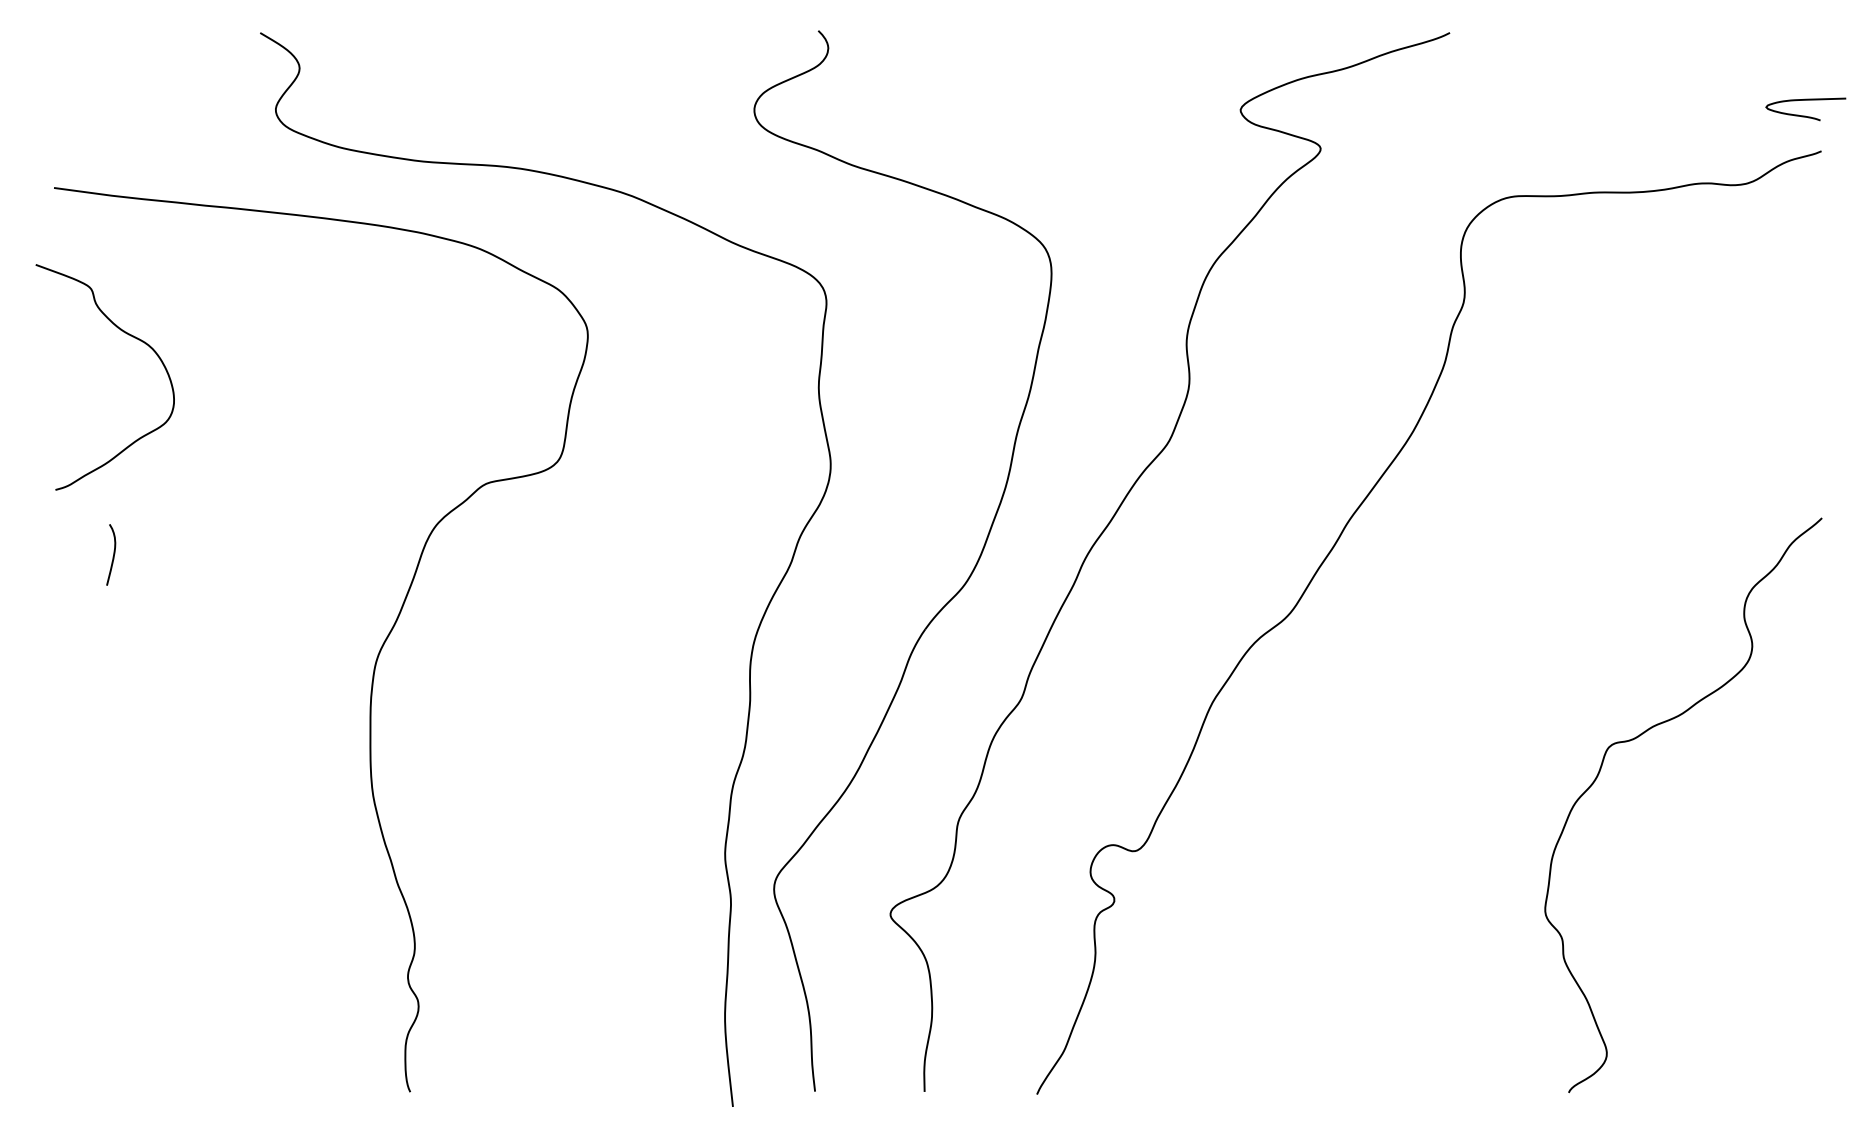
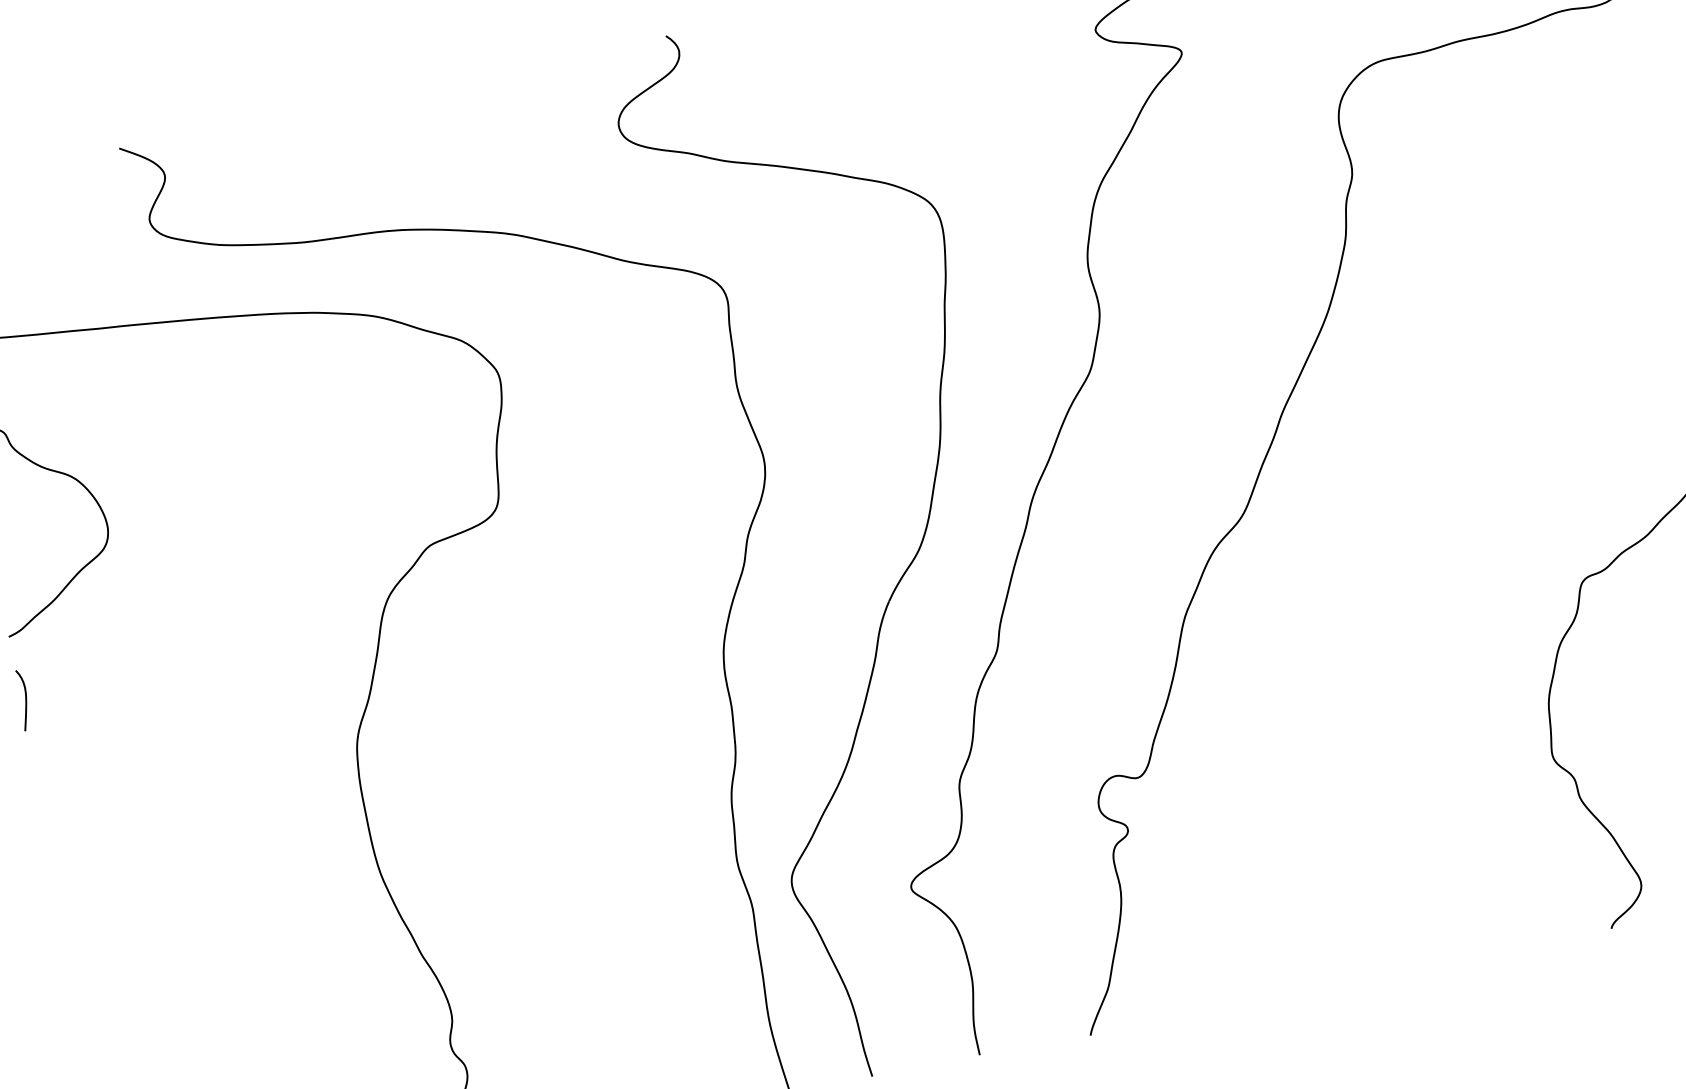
curve: (113, 554) -> (25, 699), moved

